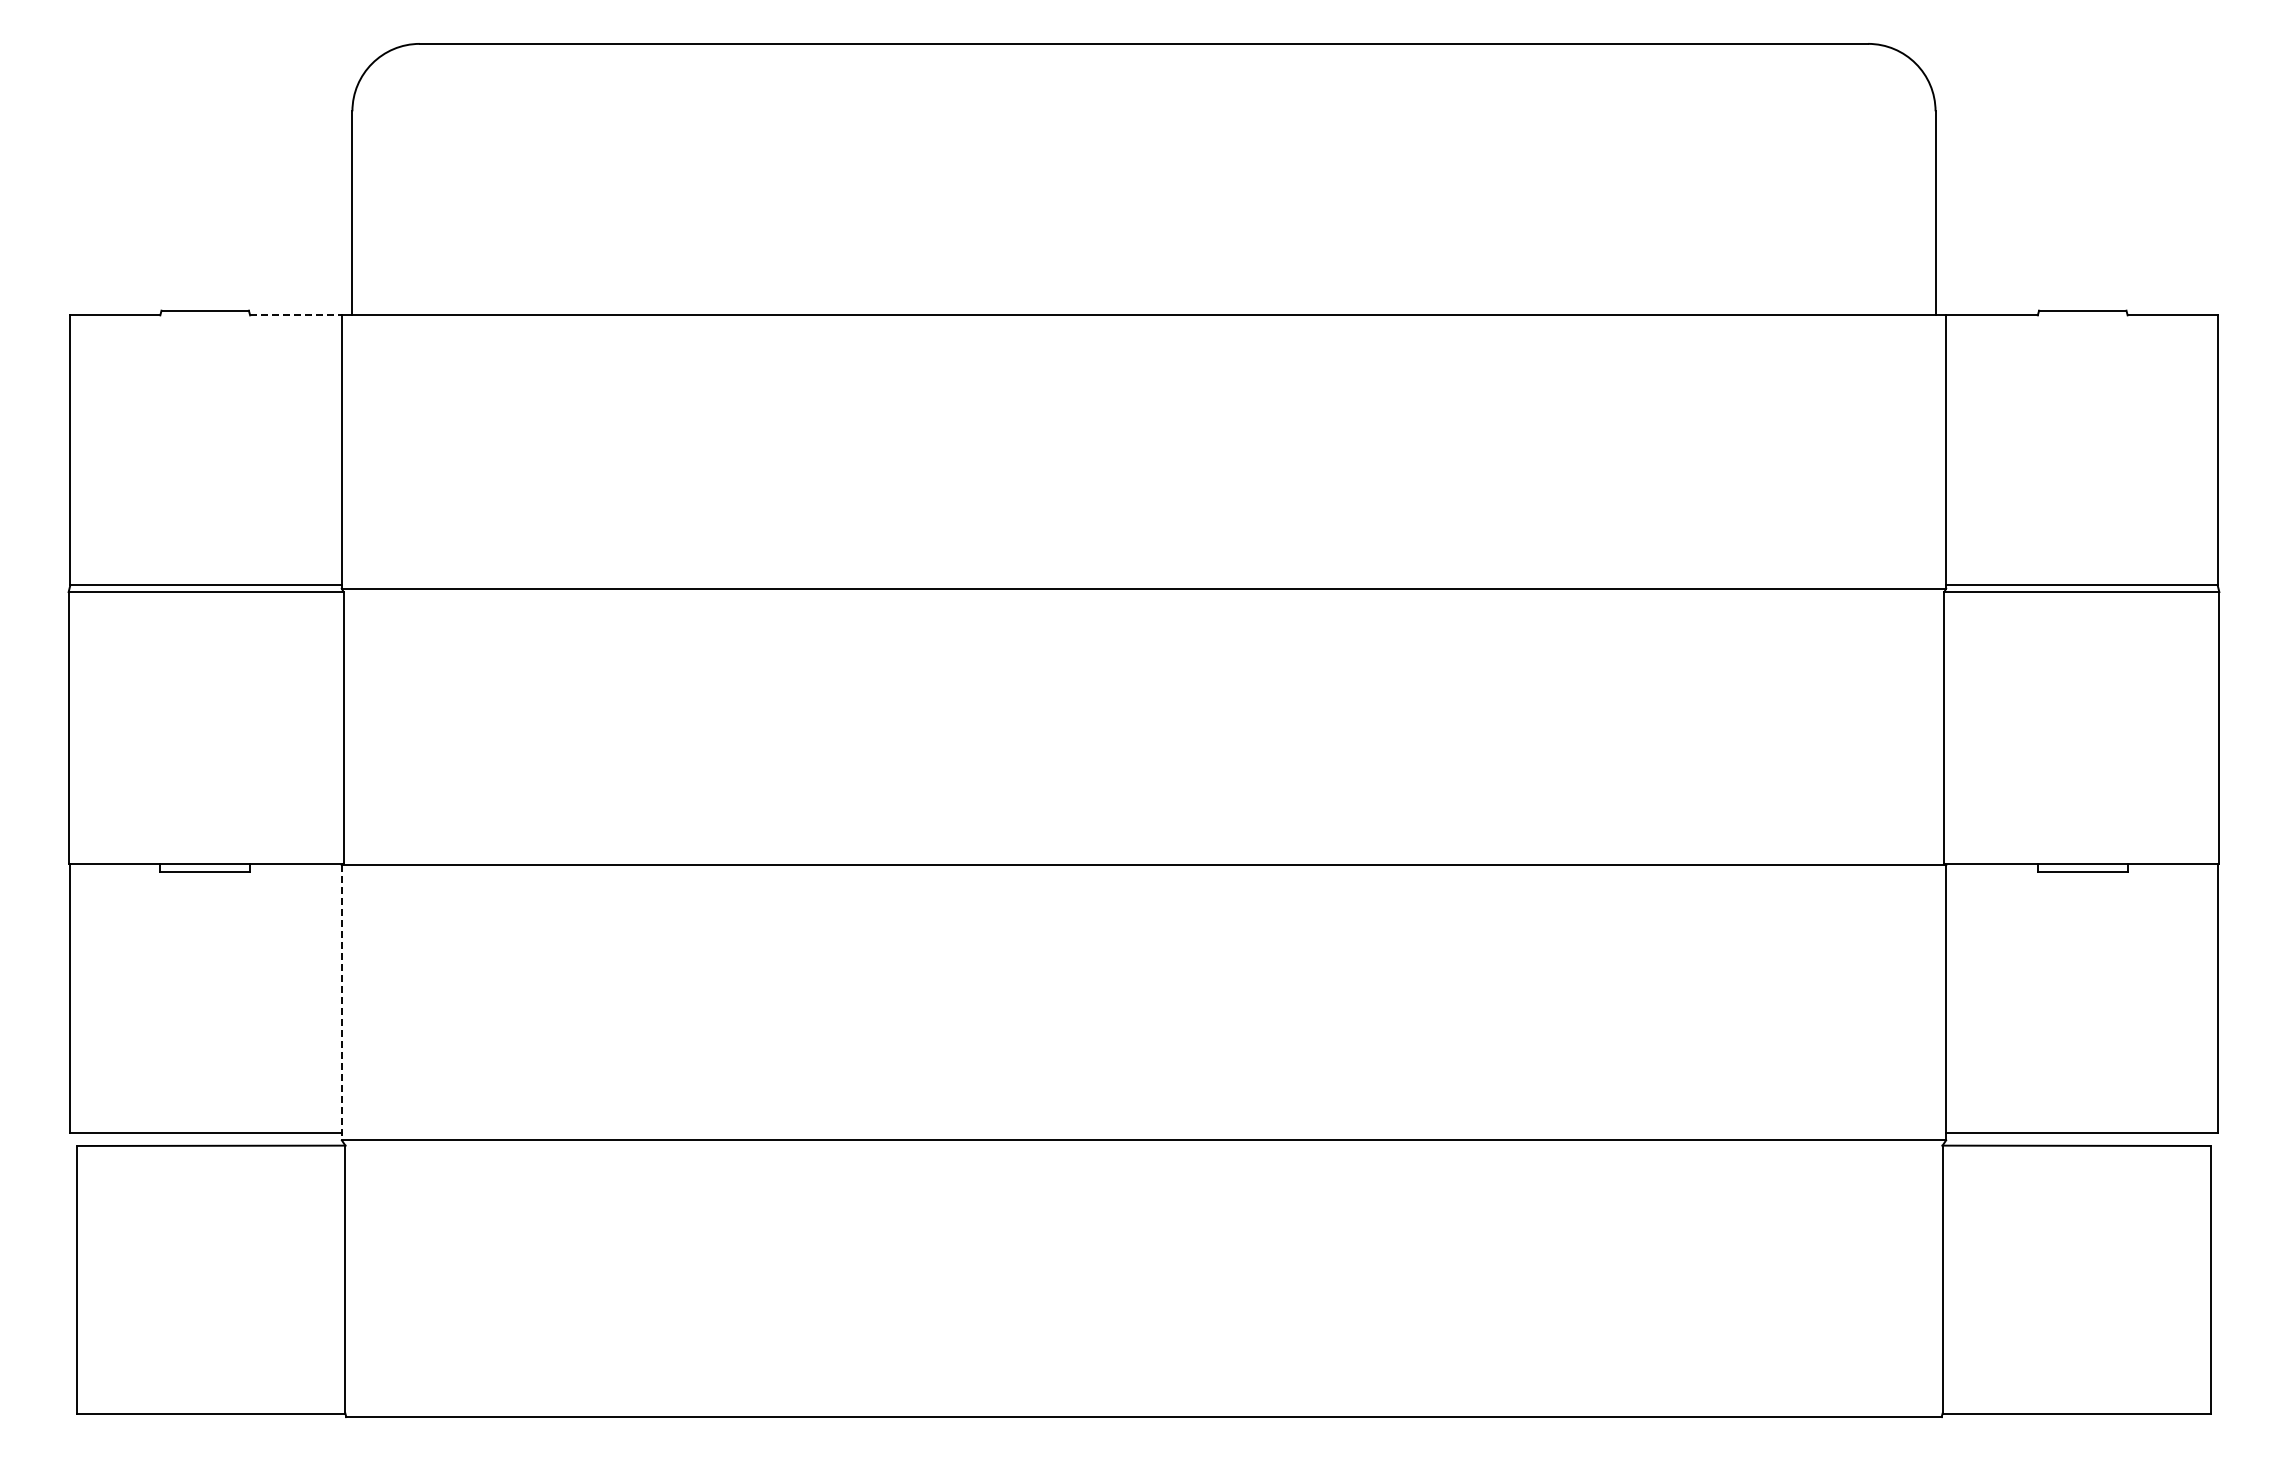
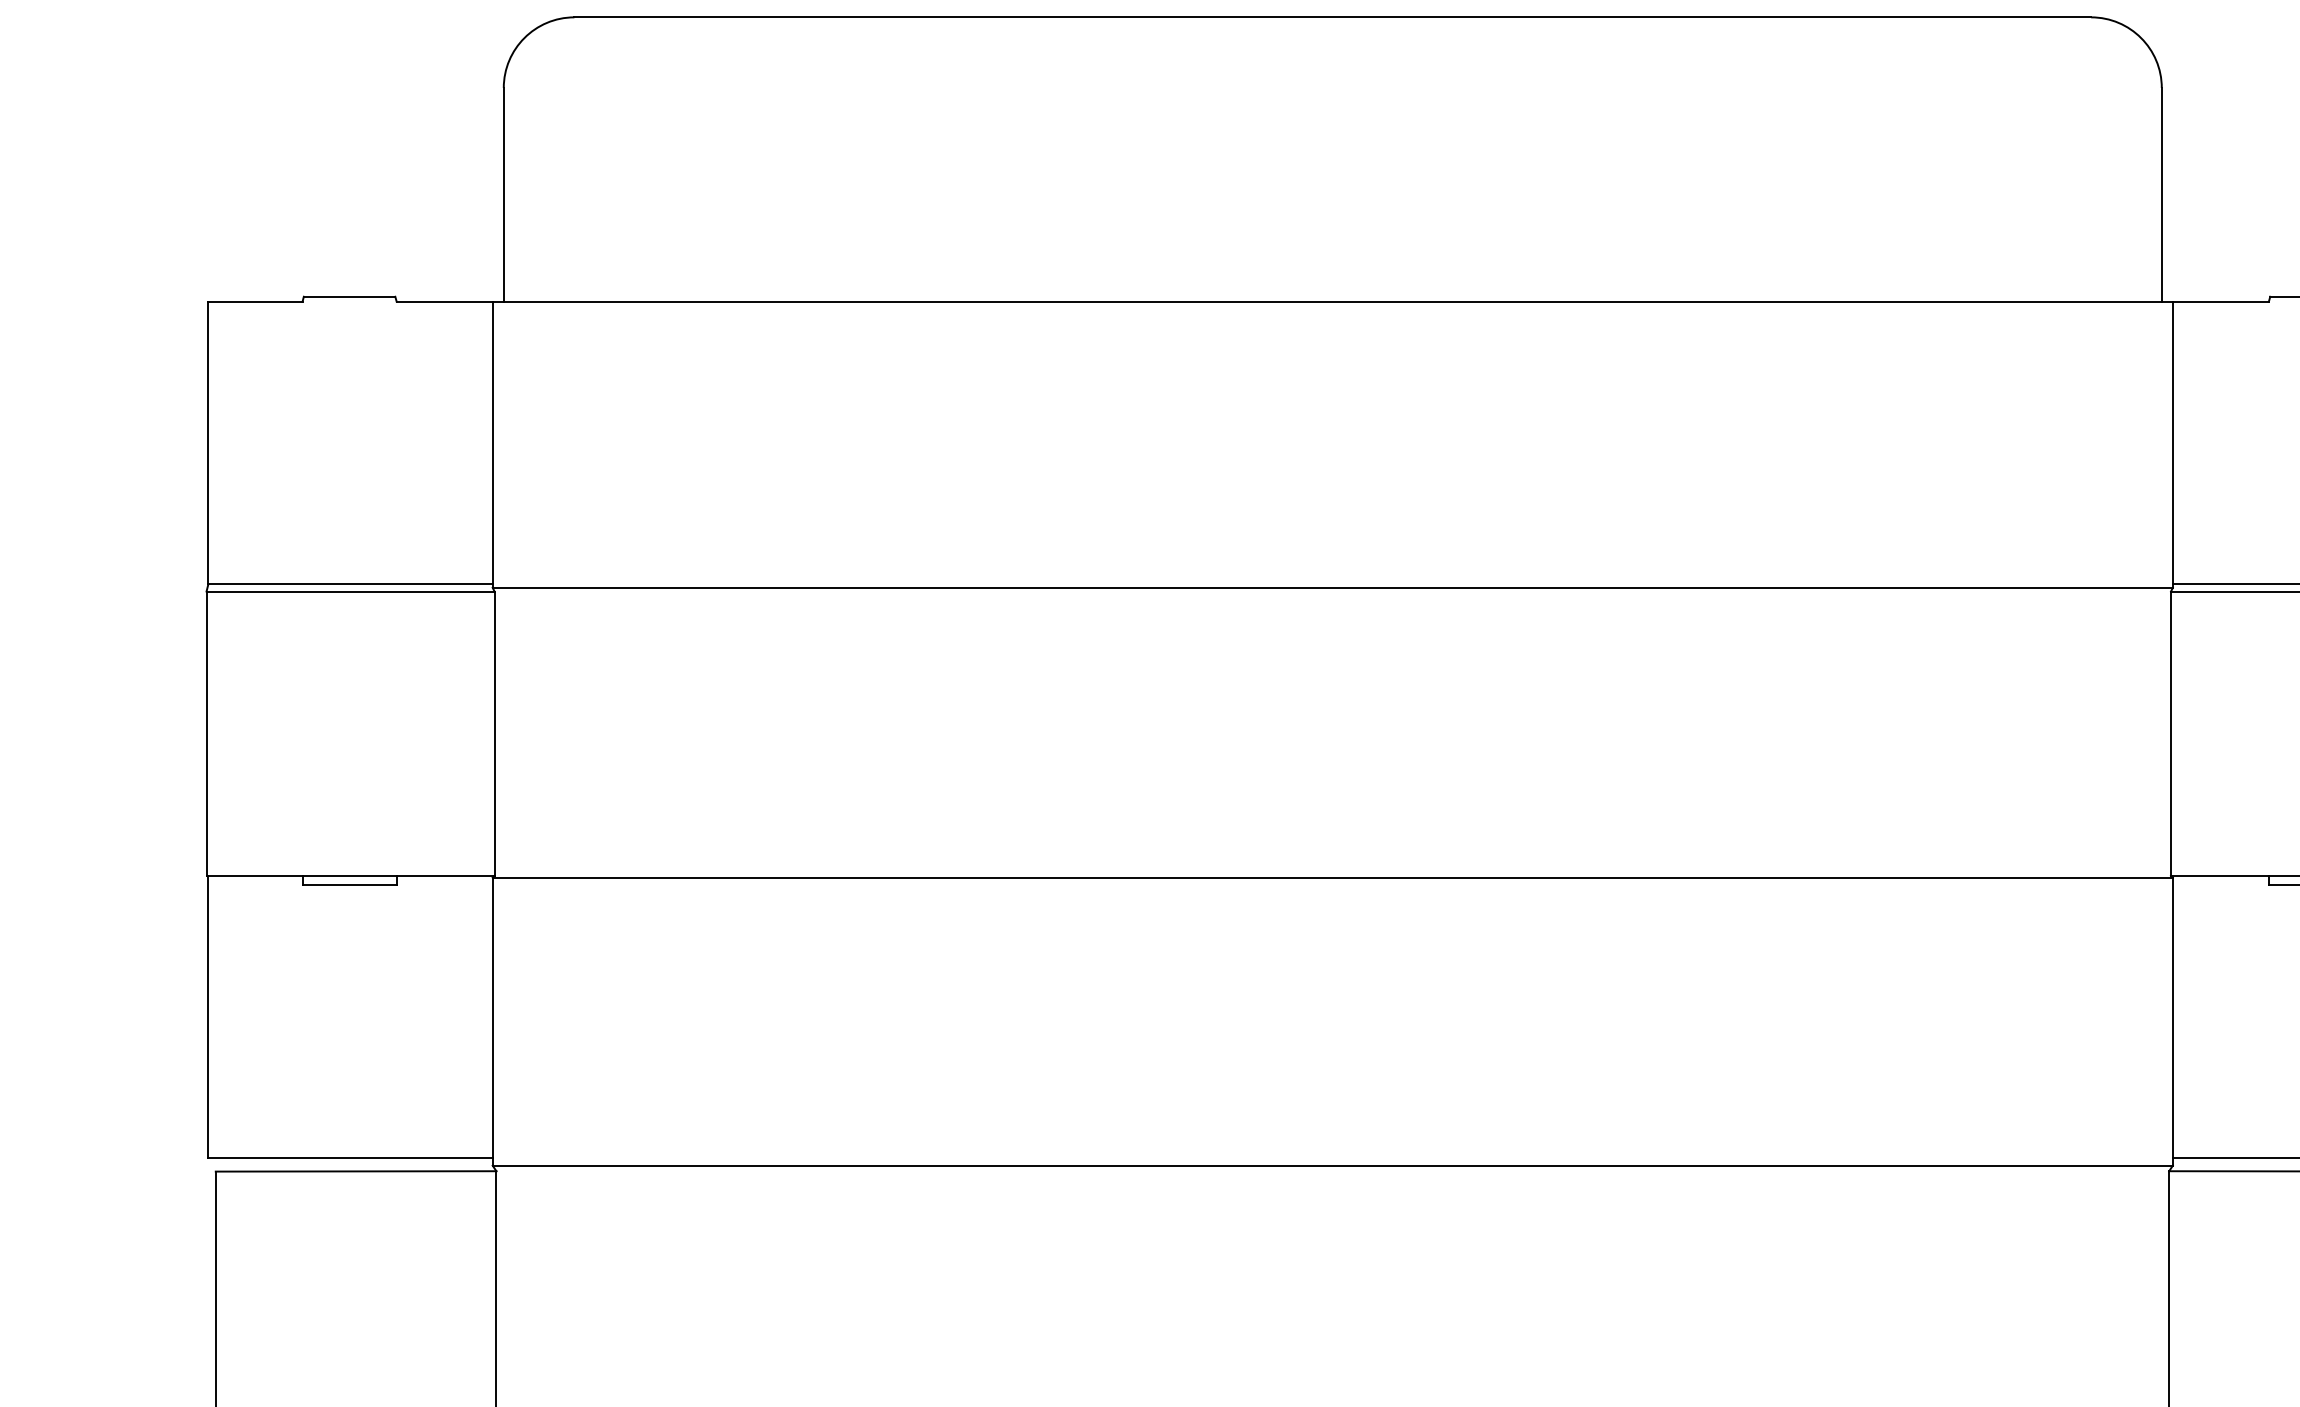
line: (296, 315) -> (445, 301), dashed -> solid
line: (341, 1003) -> (492, 1022), dashed -> solid

